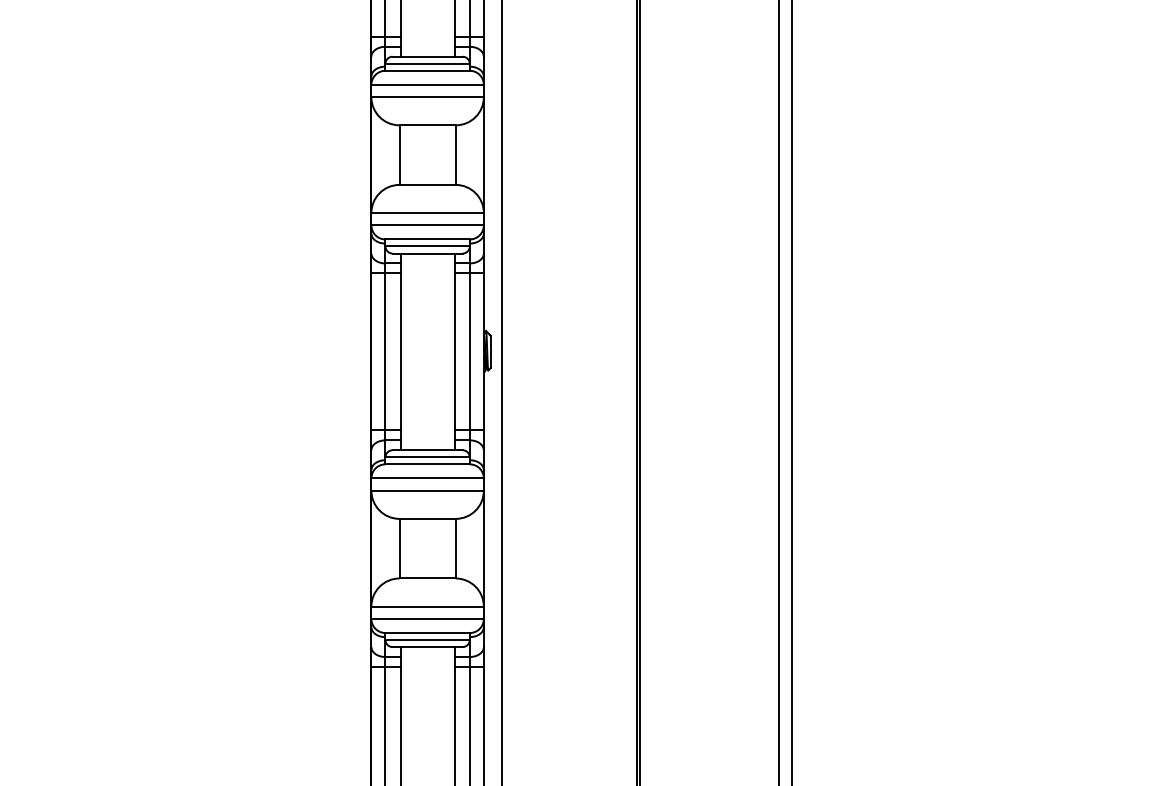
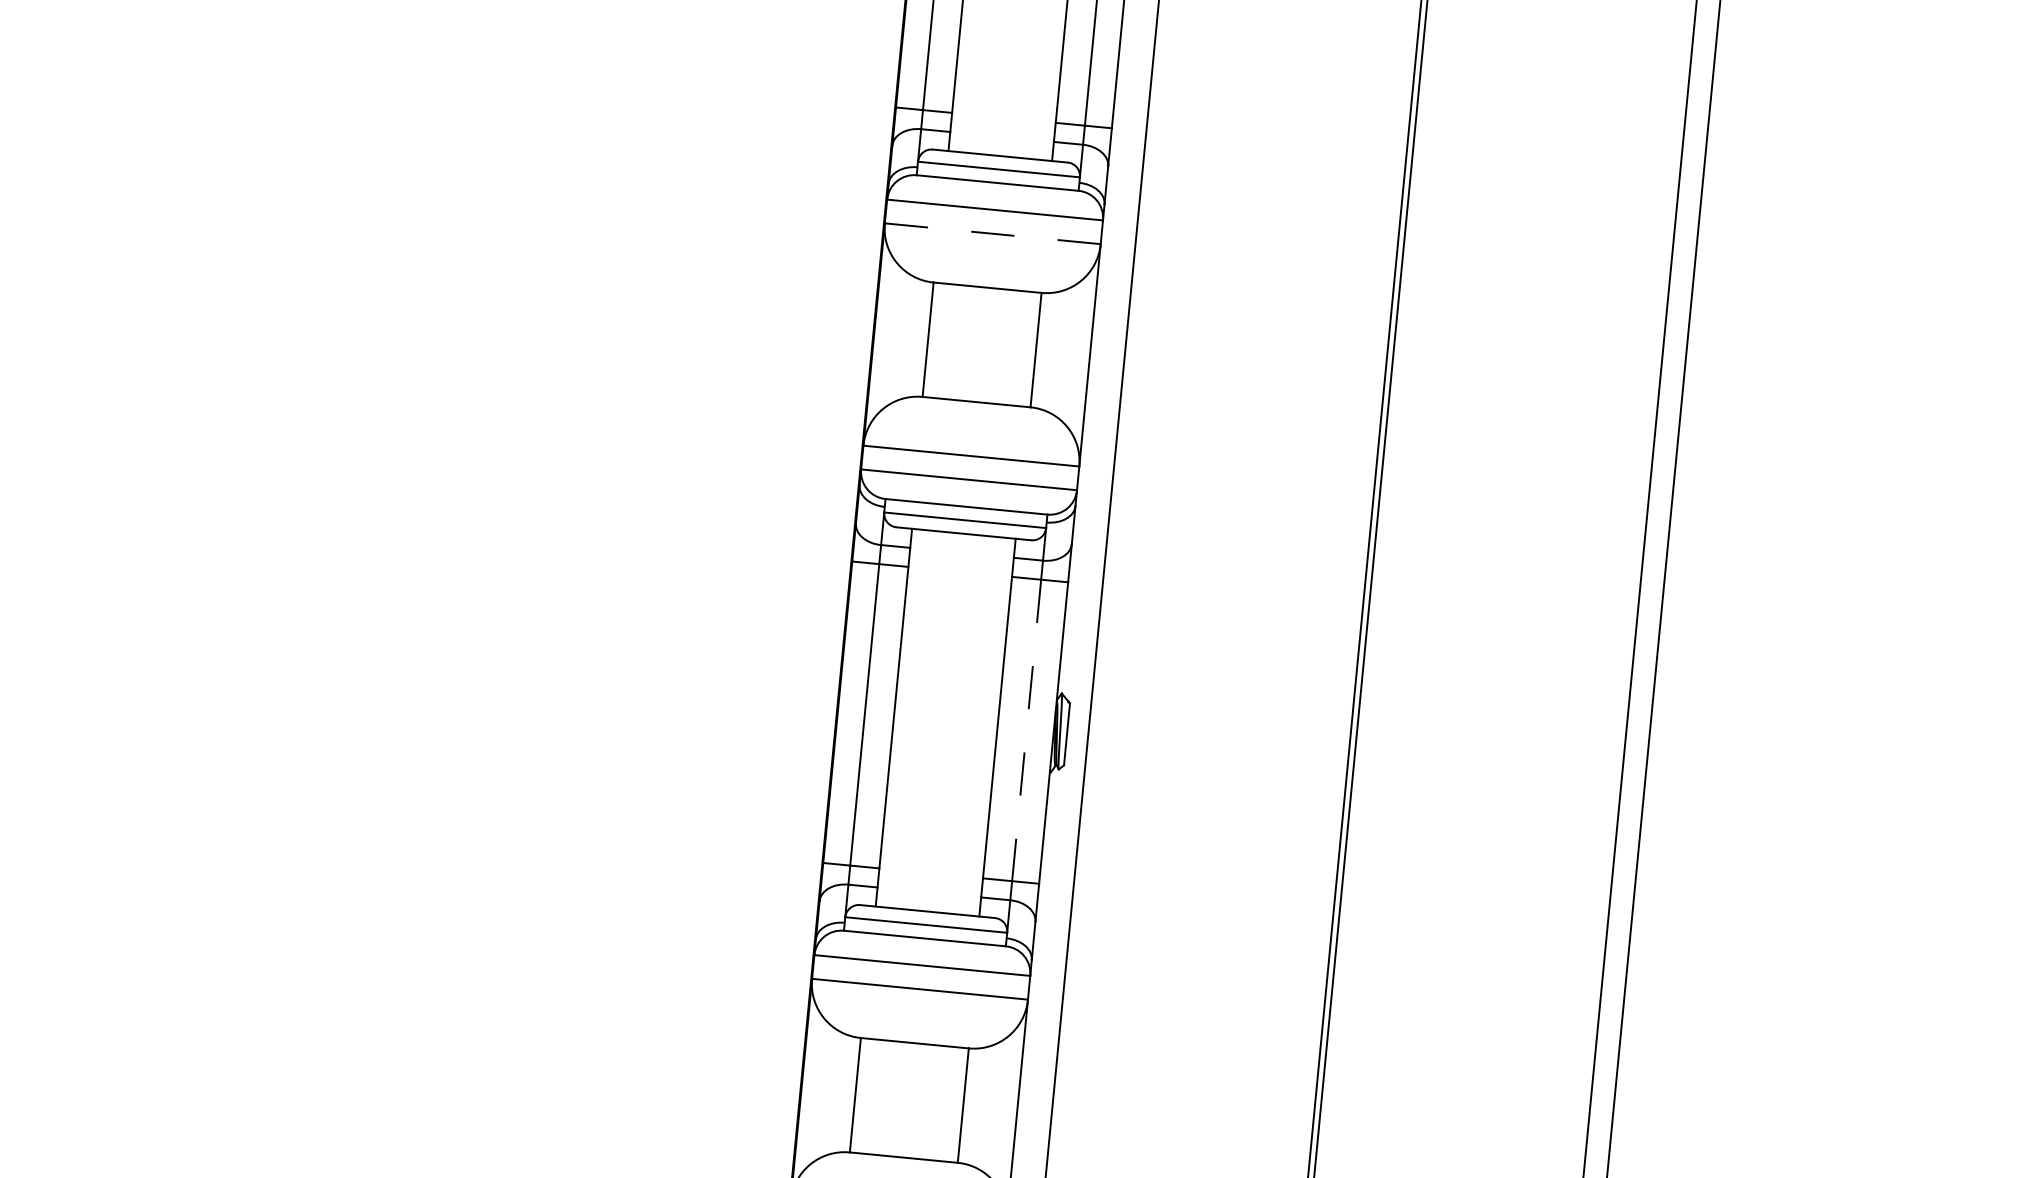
line: (428, 97) -> (994, 234), solid -> dashed
line: (469, 351) -> (1026, 729), solid -> dashed

